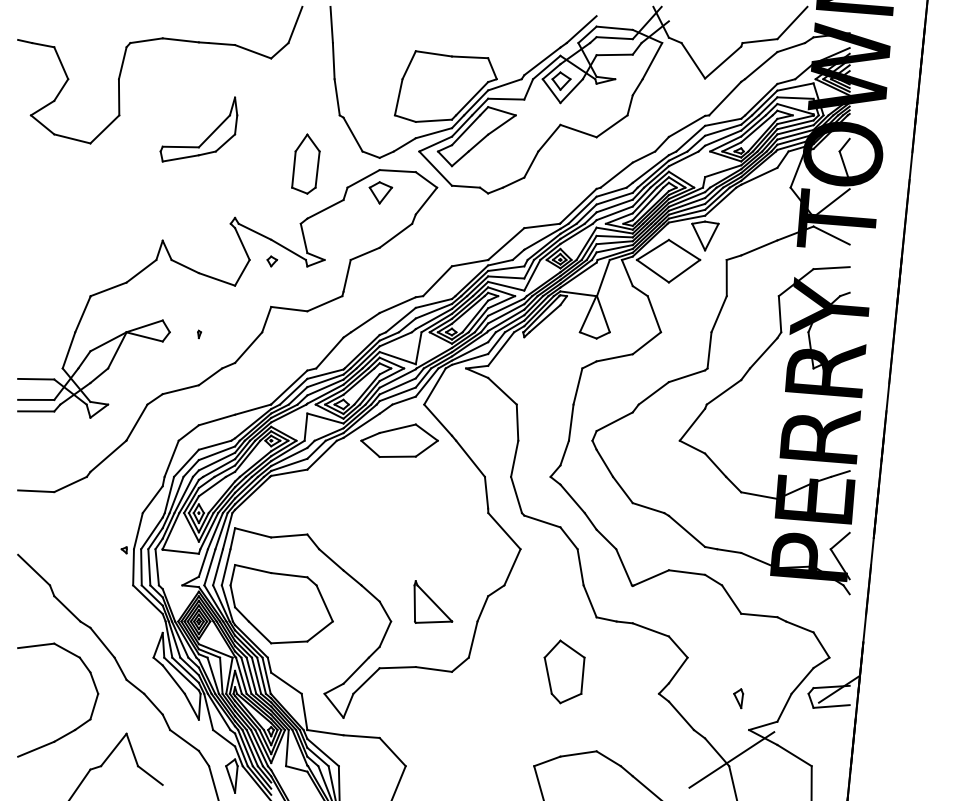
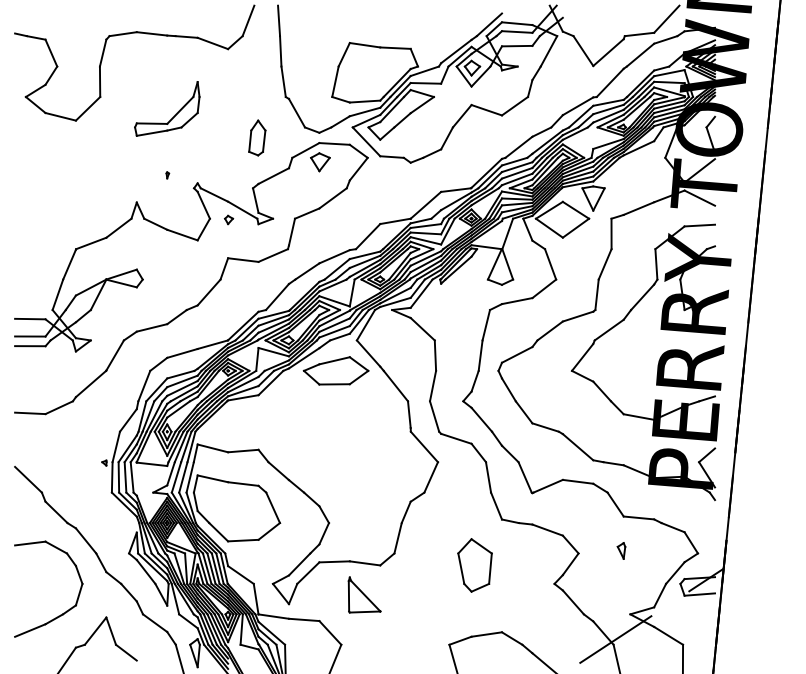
part: (305, 163) -> (256, 137), size x0.7
part: (199, 334) -> (167, 175), moved
part: (433, 601) -> (364, 594), moved
part: (738, 698) -> (621, 550), moved

